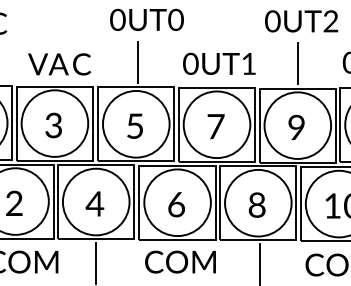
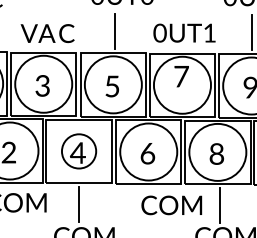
text: (215, 126) -> (181, 76), moved
circle: (95, 201) -> (78, 150), size x0.6
text: (180, 261) -> (171, 204), moved

